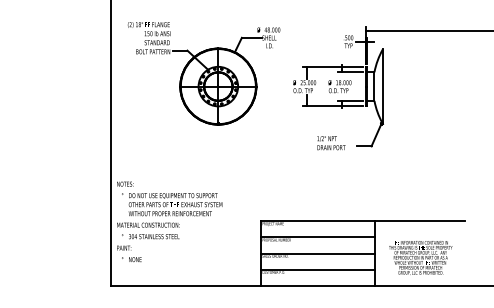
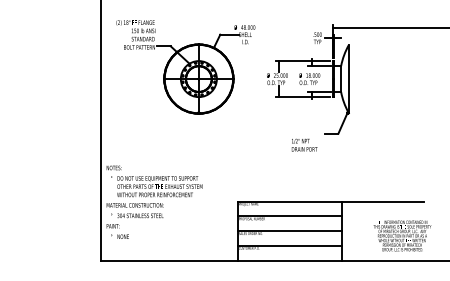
text: (331, 143) -> (304, 145), moved
text: (420, 257) -> (402, 235), moved

